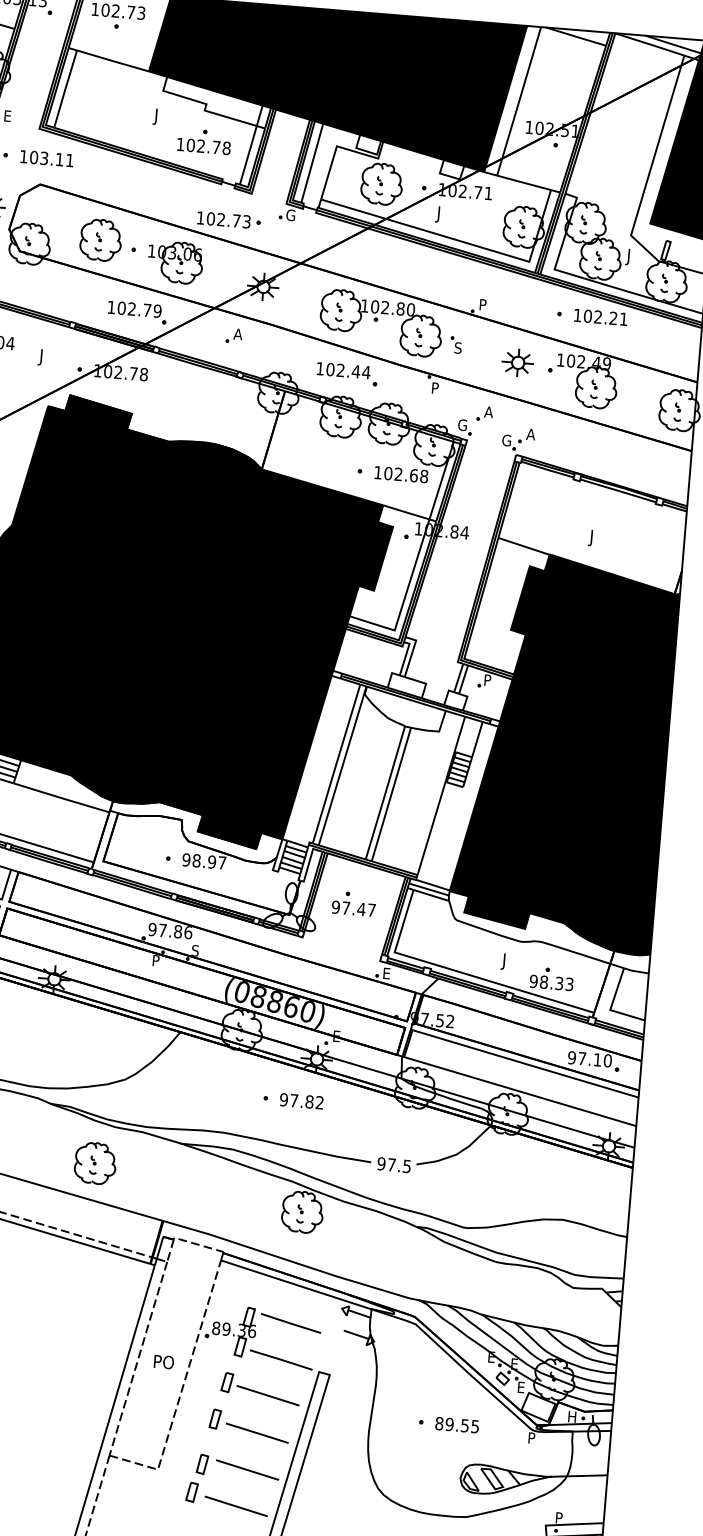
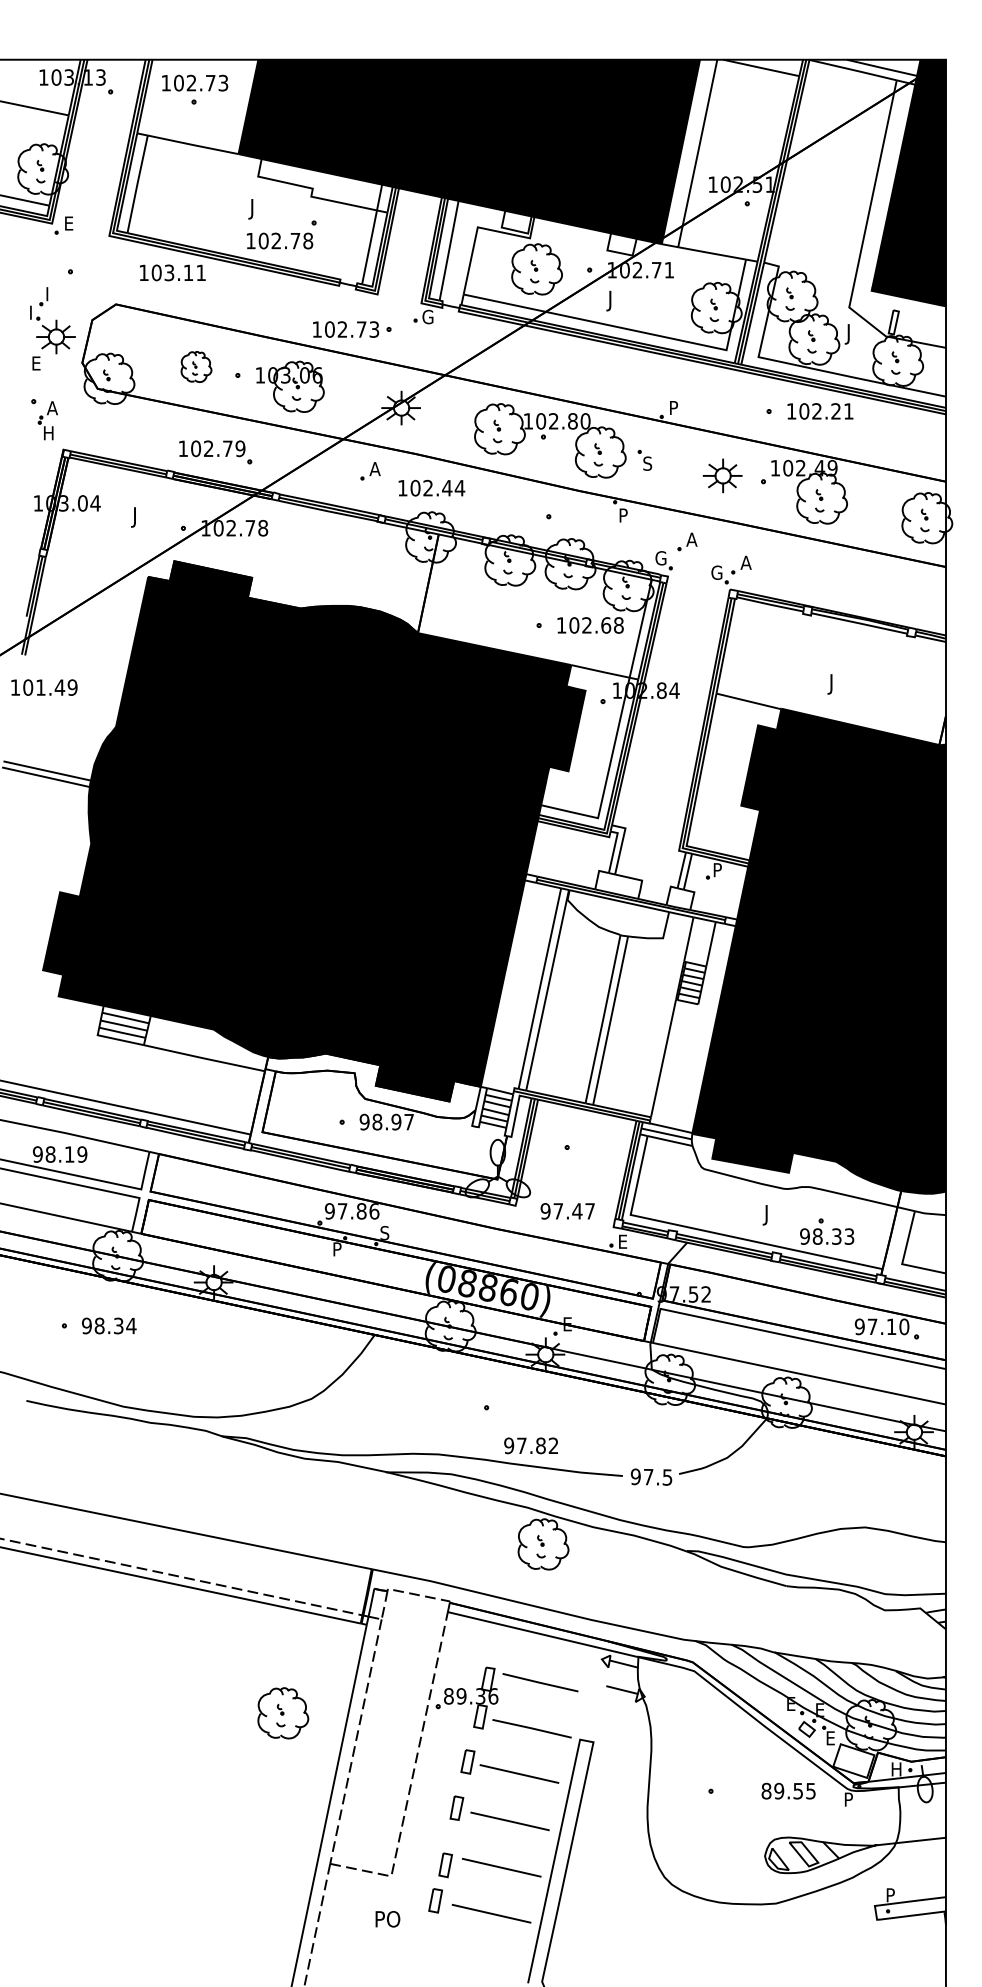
text: (204, 146) -> (280, 240), moved
text: (46, 158) -> (172, 272), moved
part: (100, 239) -> (196, 366), size x0.6
part: (137, 312) -> (215, 452), moved
text: (343, 370) -> (431, 487), moved
text: (353, 908) -> (567, 1211), moved
text: (301, 1100) -> (530, 1445), moved
part: (95, 1163) -> (283, 1713), moved
text: (163, 1362) -> (387, 1919), moved
text: (457, 1424) -> (788, 1790), moved

